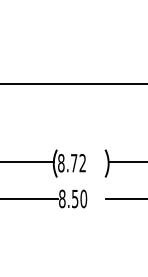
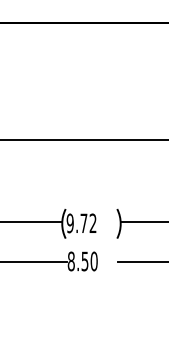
text: (60, 163) -> (69, 223), 8.72 -> 9.72

